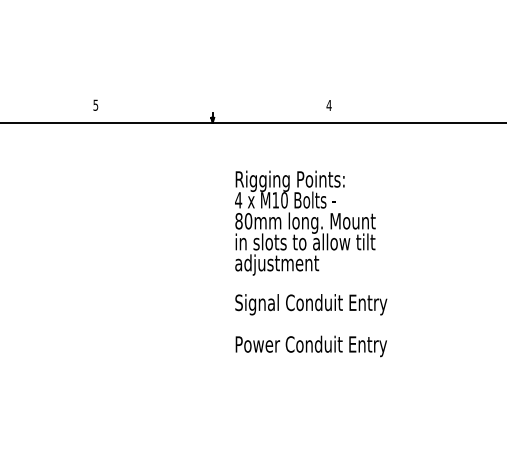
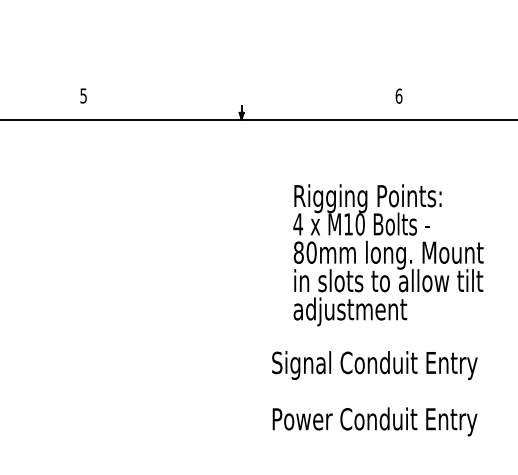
text: (328, 105) -> (398, 96), 4 -> 6
text: (305, 222) -> (388, 254), moved

